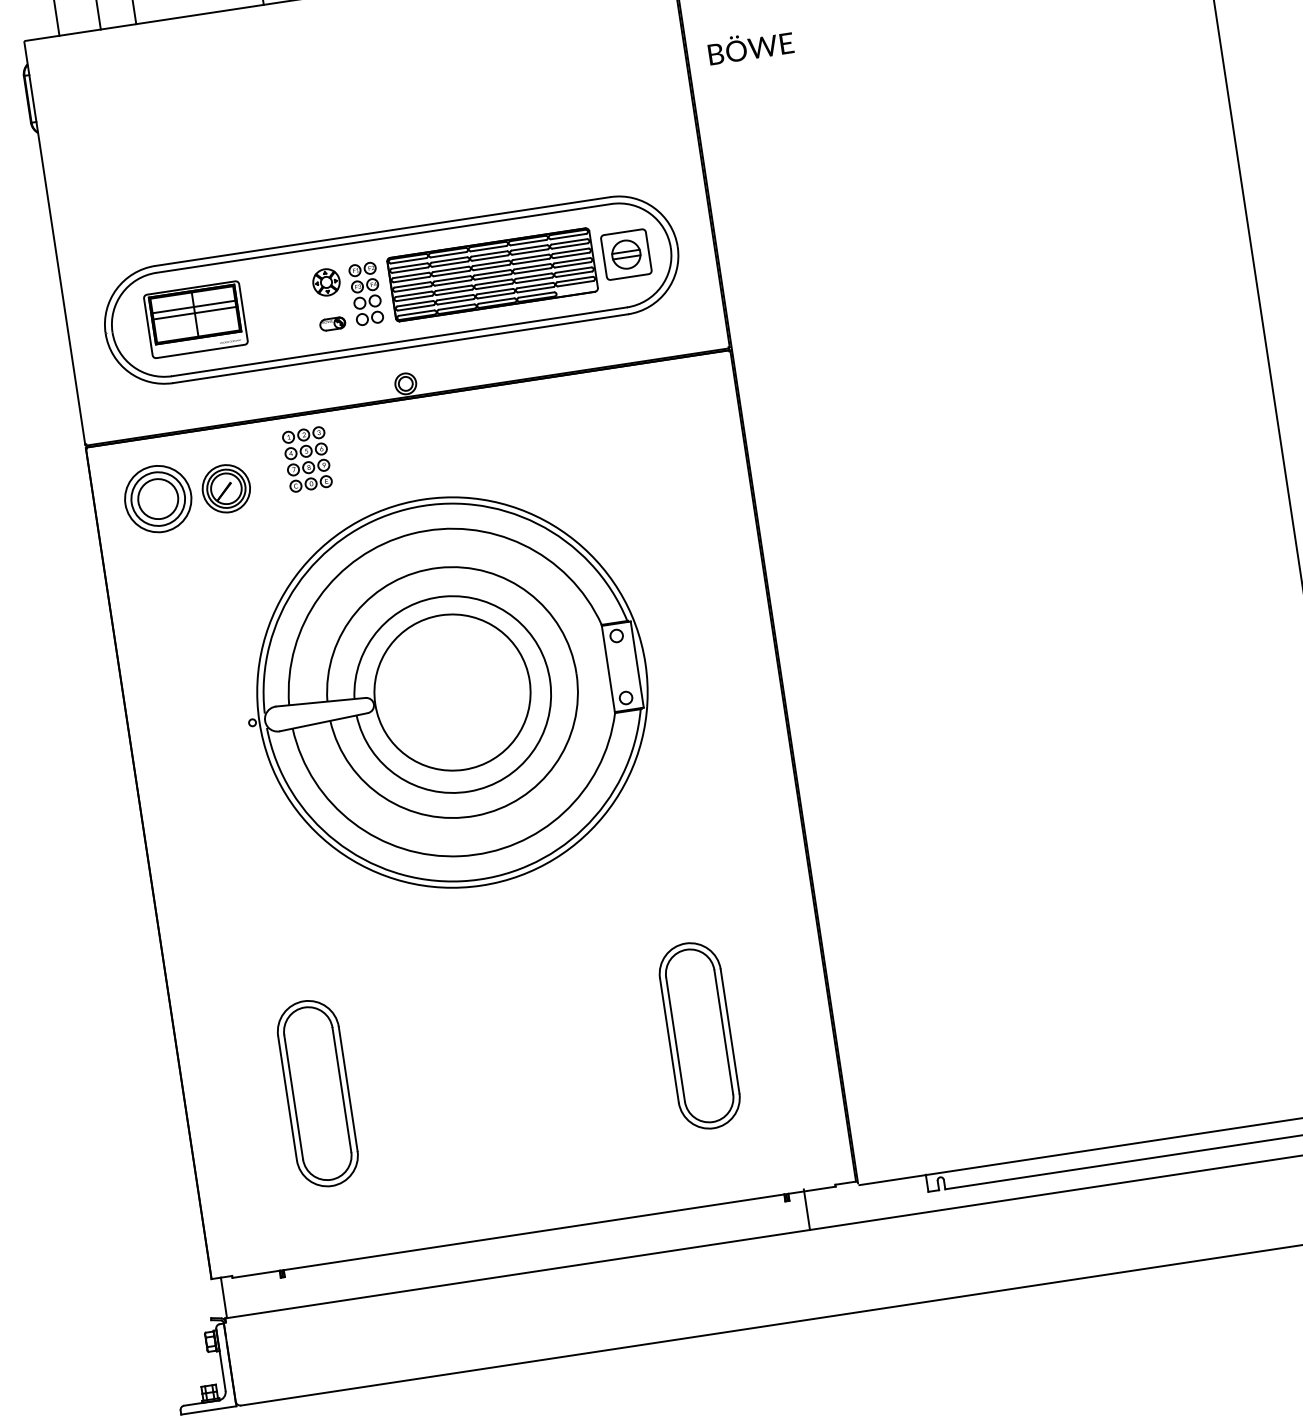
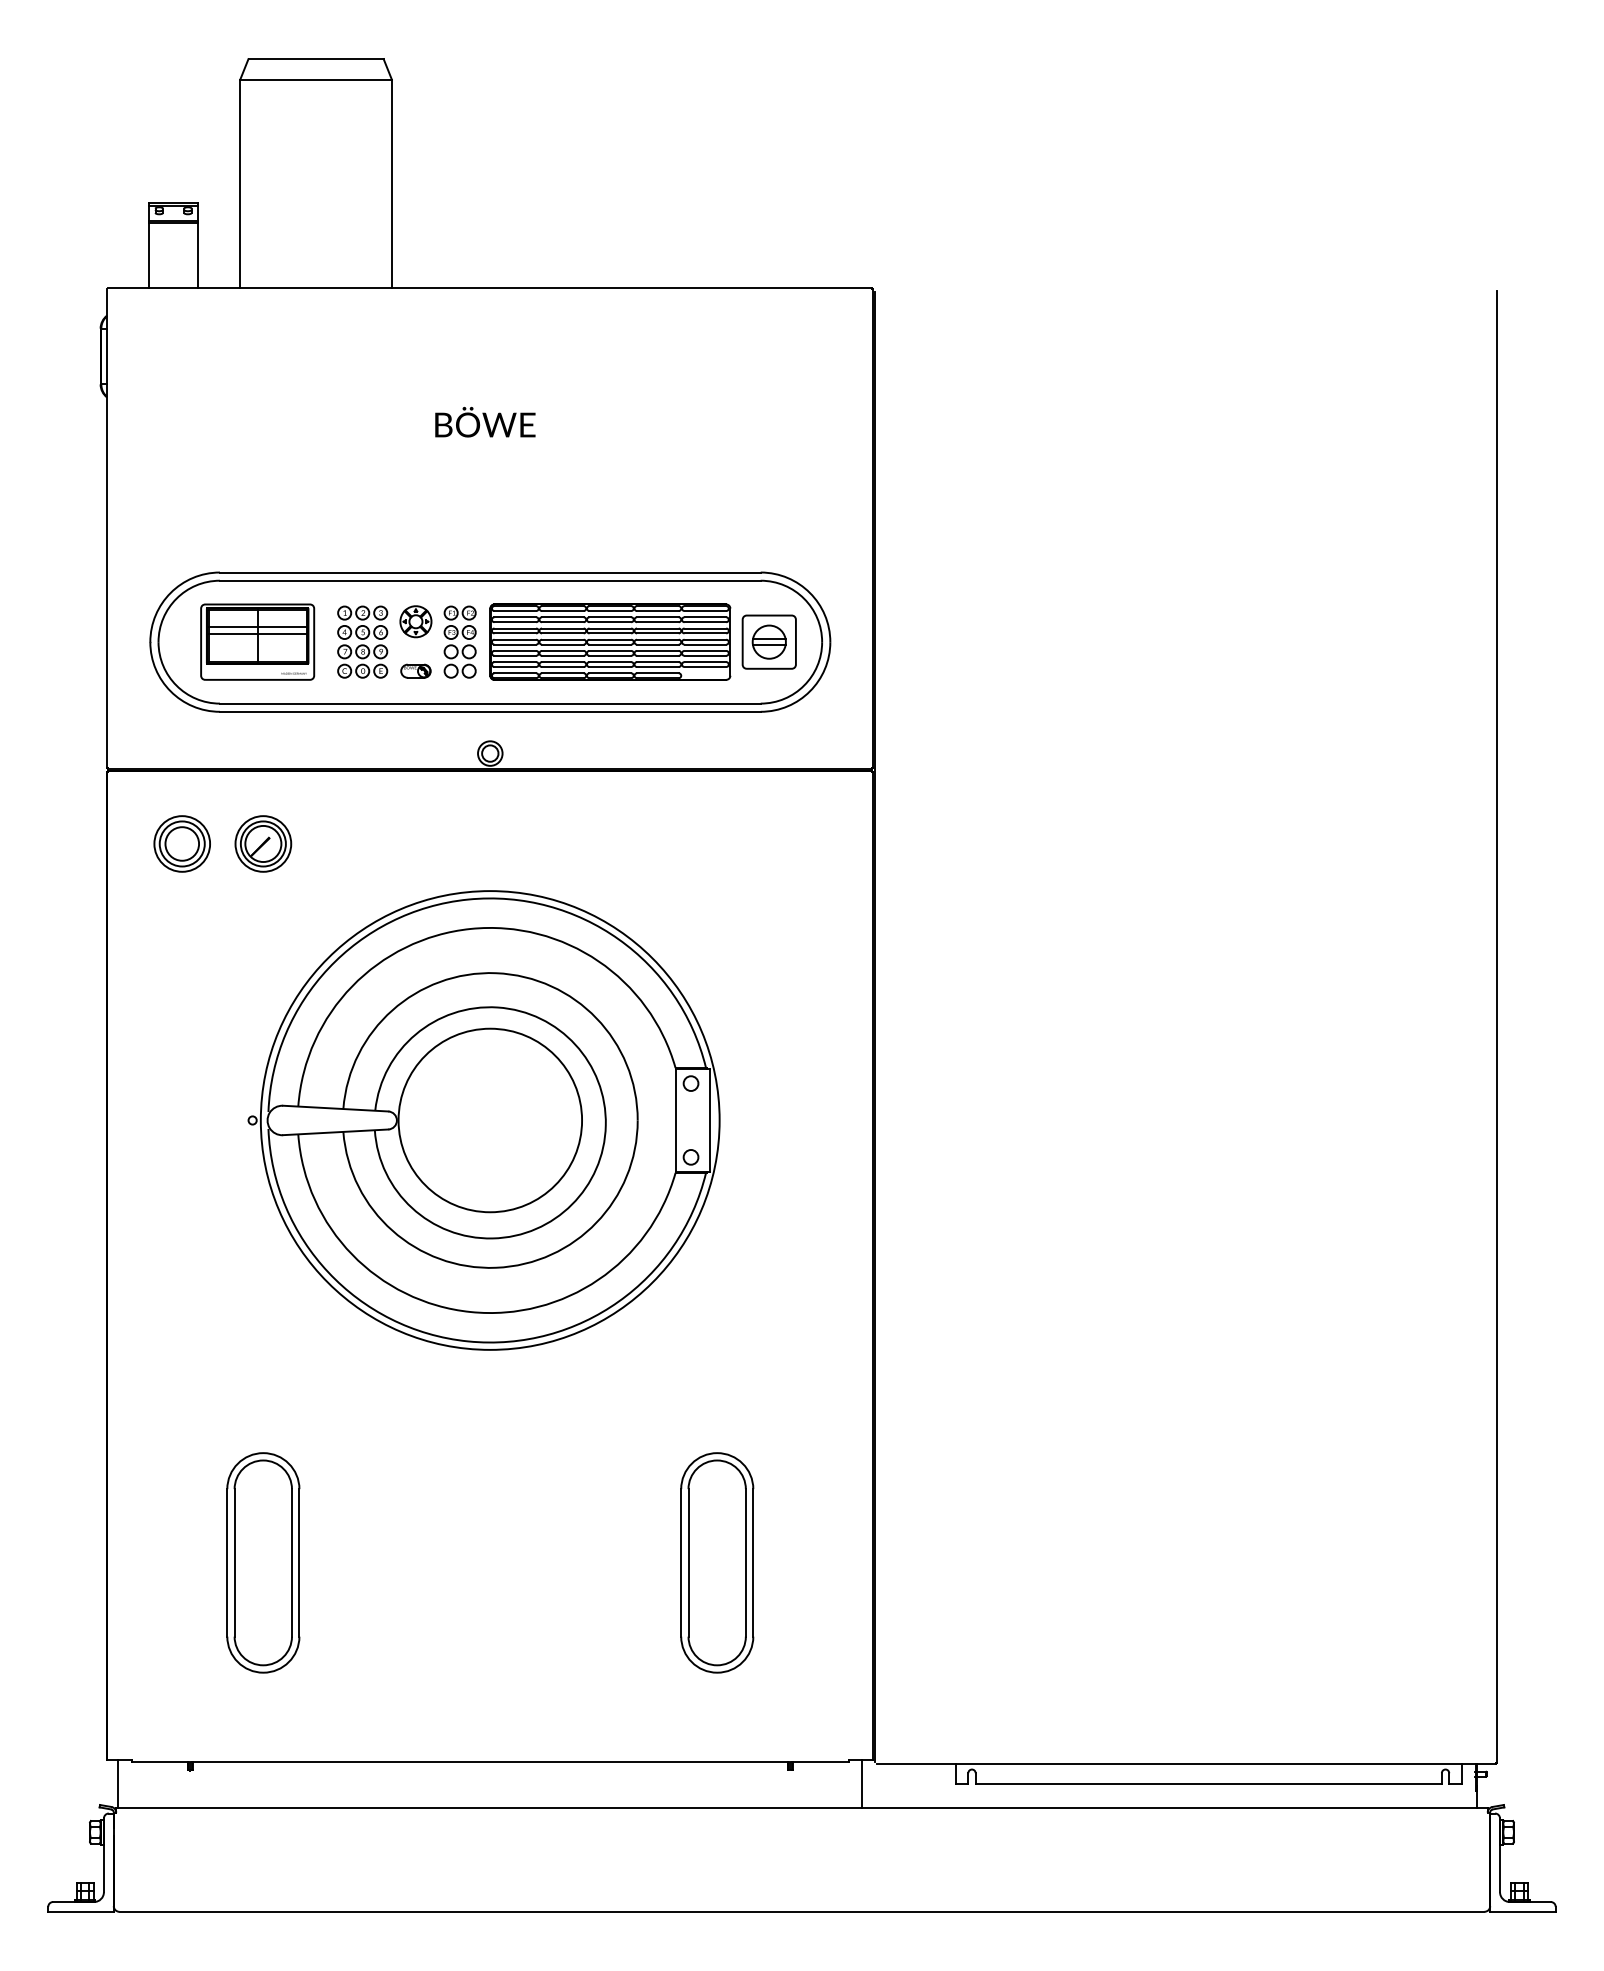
text: (750, 45) -> (485, 421), moved
part: (307, 458) -> (362, 641), moved
part: (157, 498) -> (181, 843), size x0.71
line: (807, 1209) -> (862, 1783), moved

